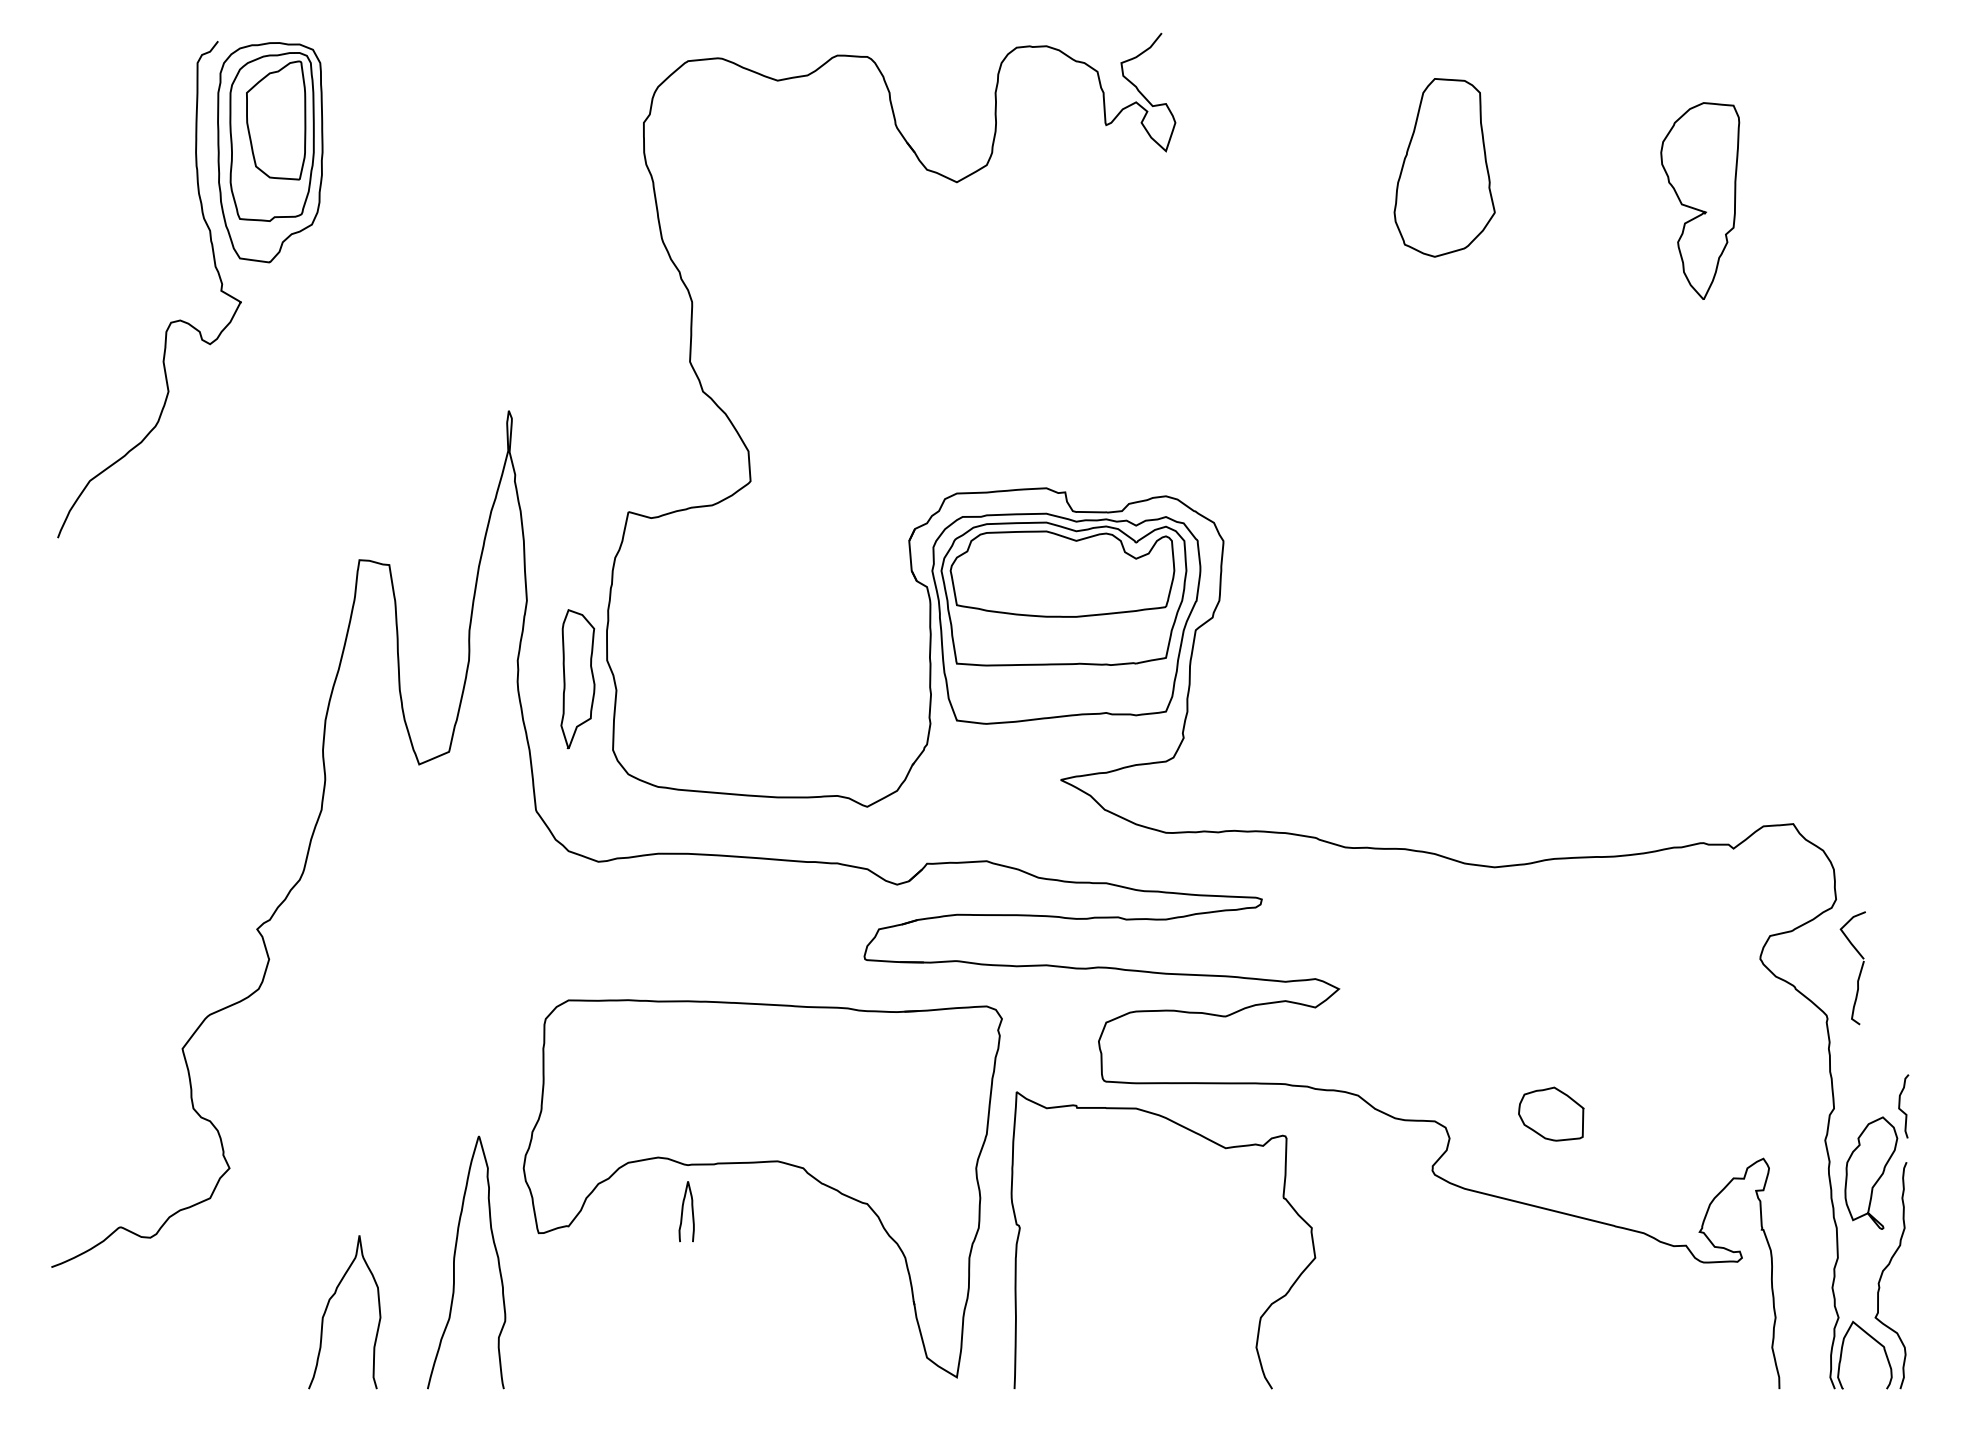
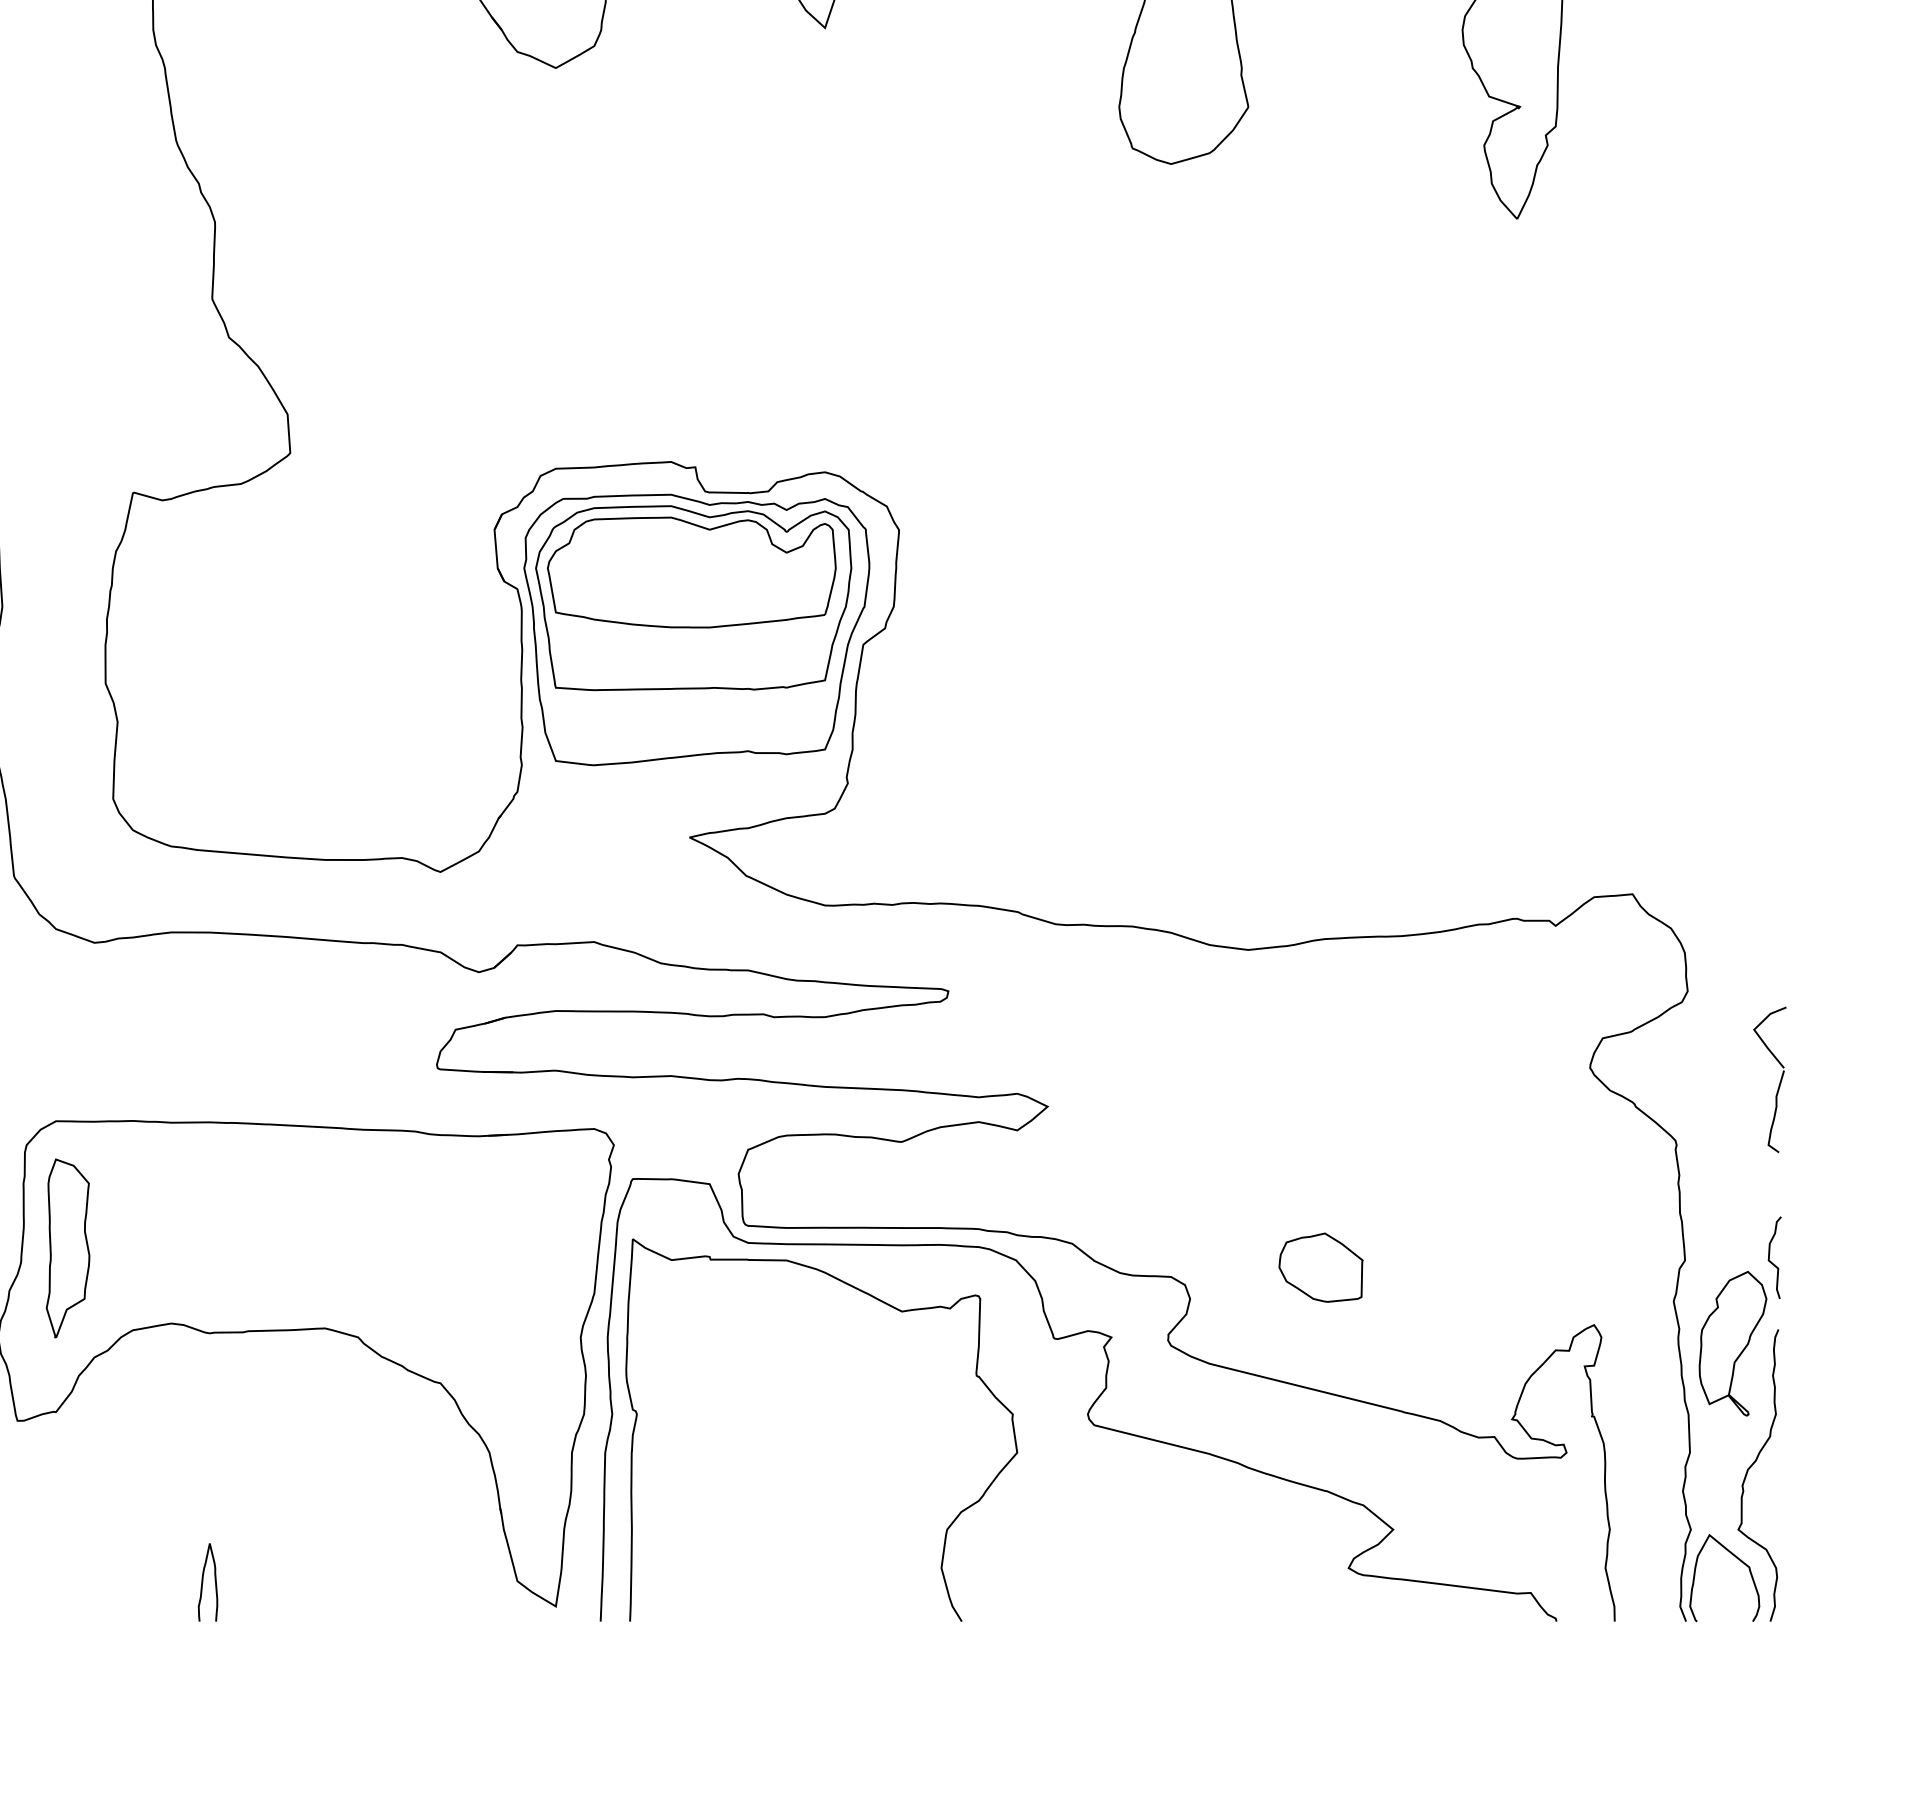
part: (577, 679) -> (67, 1248), moved
part: (1860, 968) -> (1779, 1080), moved
curve: (683, 1211) -> (203, 1582), moved
curve: (1371, 1222) -> (1089, 1407), added

